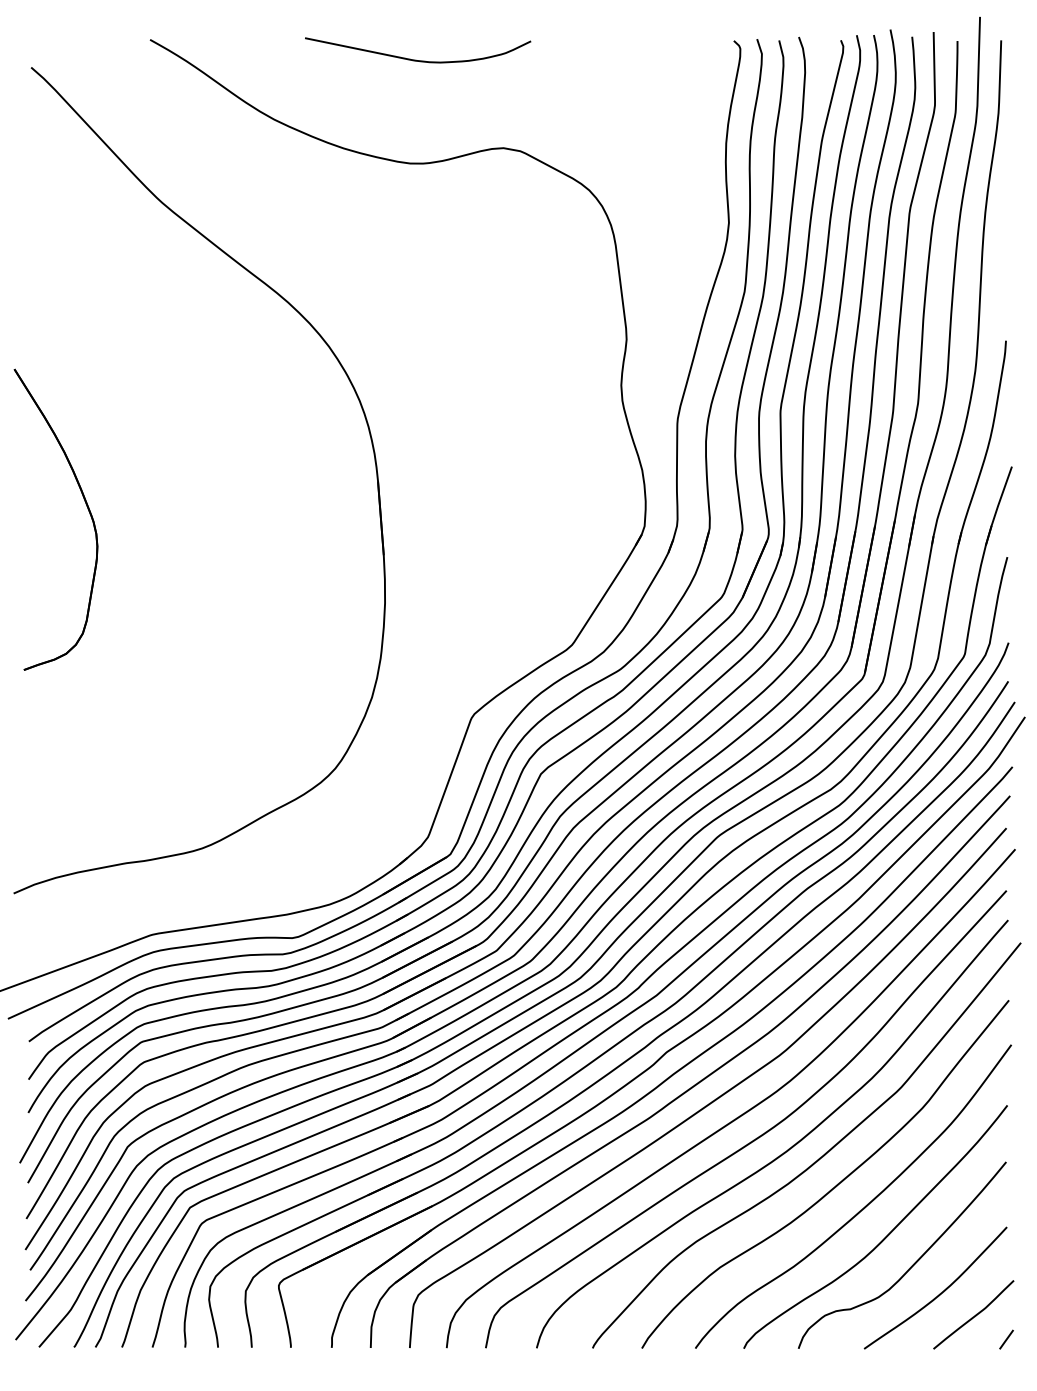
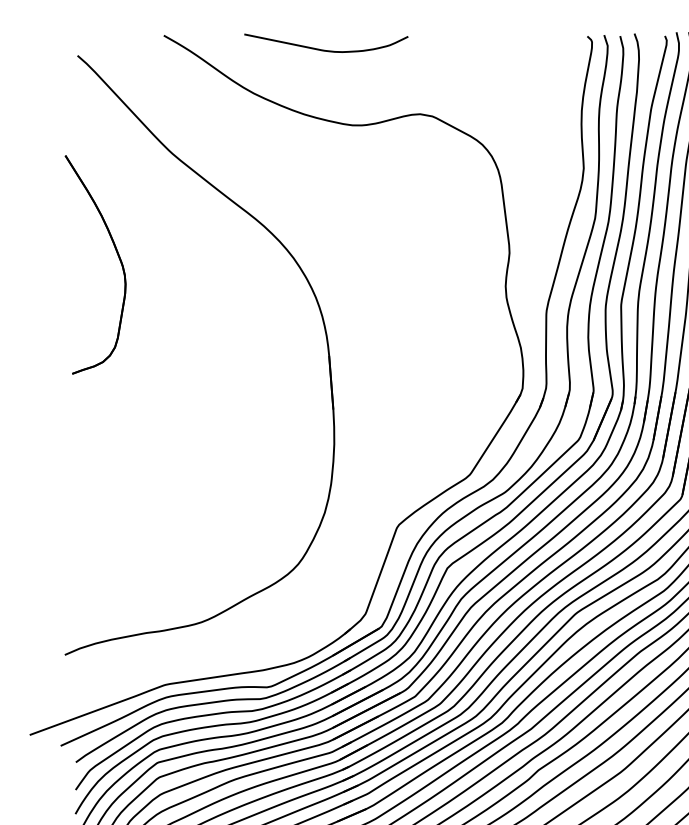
curve: (416, 59) -> (325, 49), moved
part: (87, 509) -> (118, 257), moved

